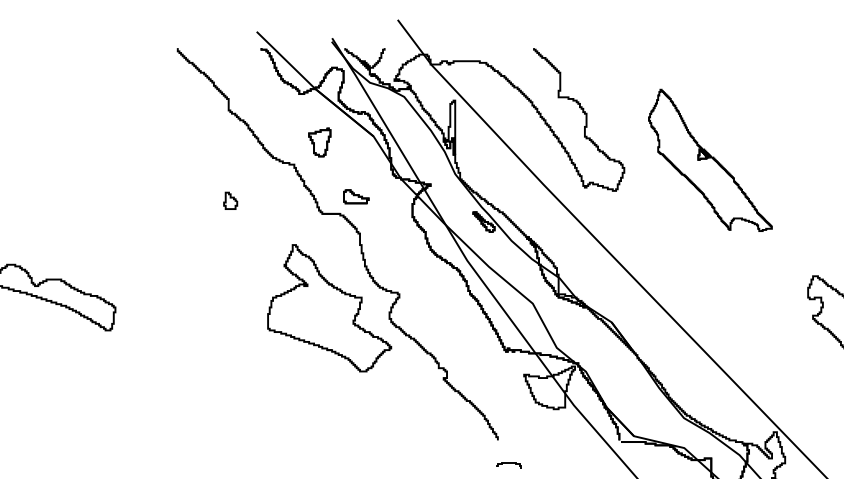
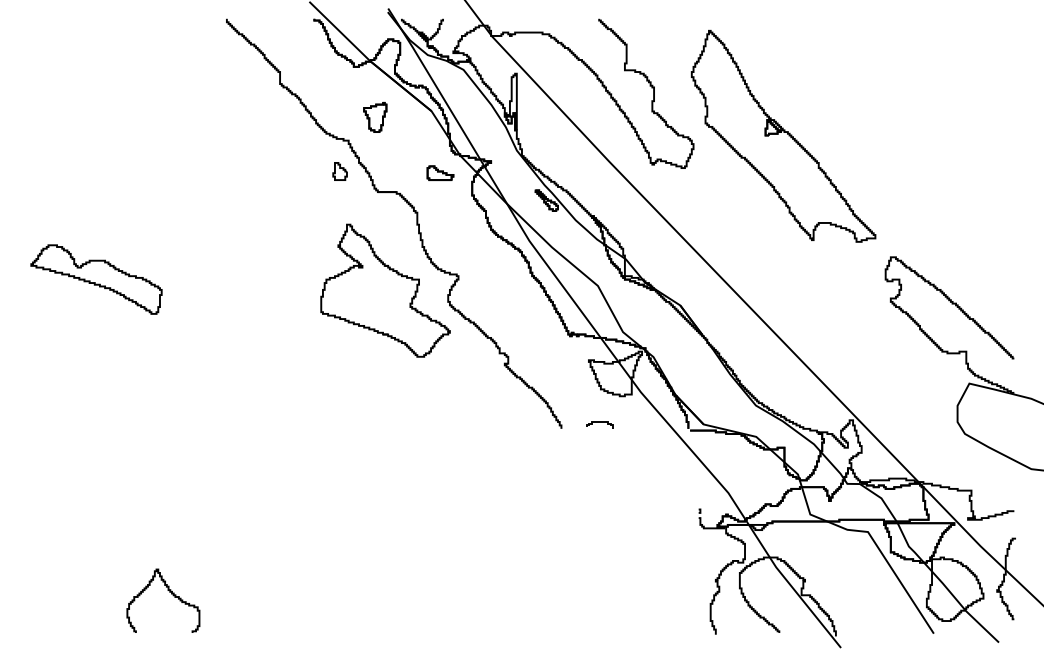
part: (710, 159) -> (783, 135), size x1.43
part: (356, 196) -> (440, 172), moved
part: (230, 200) -> (339, 171), moved
curve: (508, 463) -> (599, 422), moved

